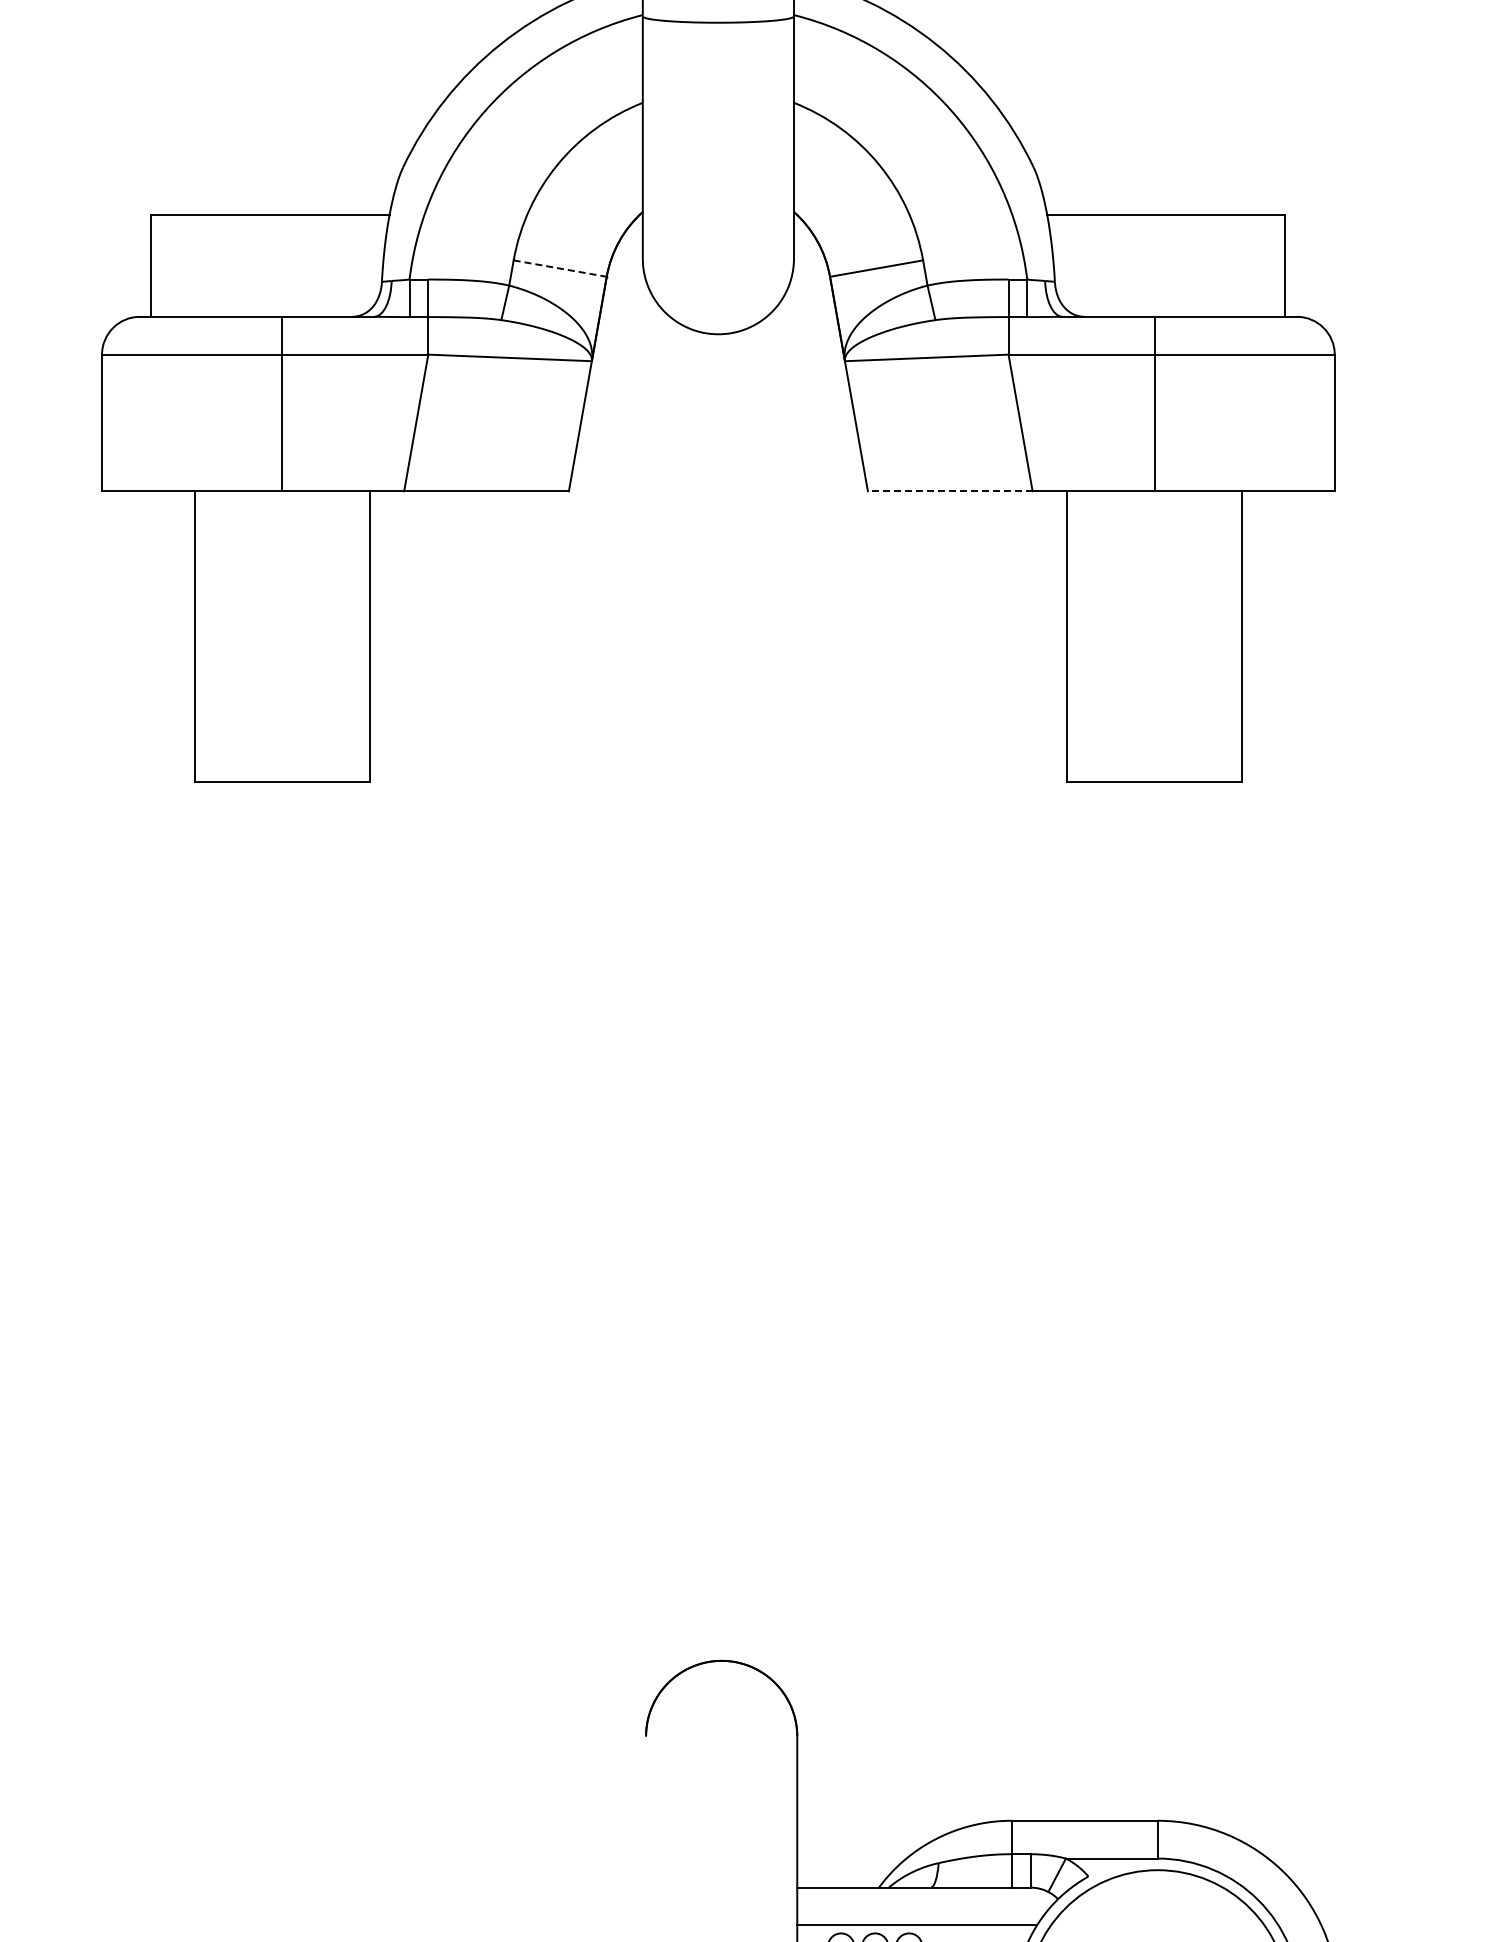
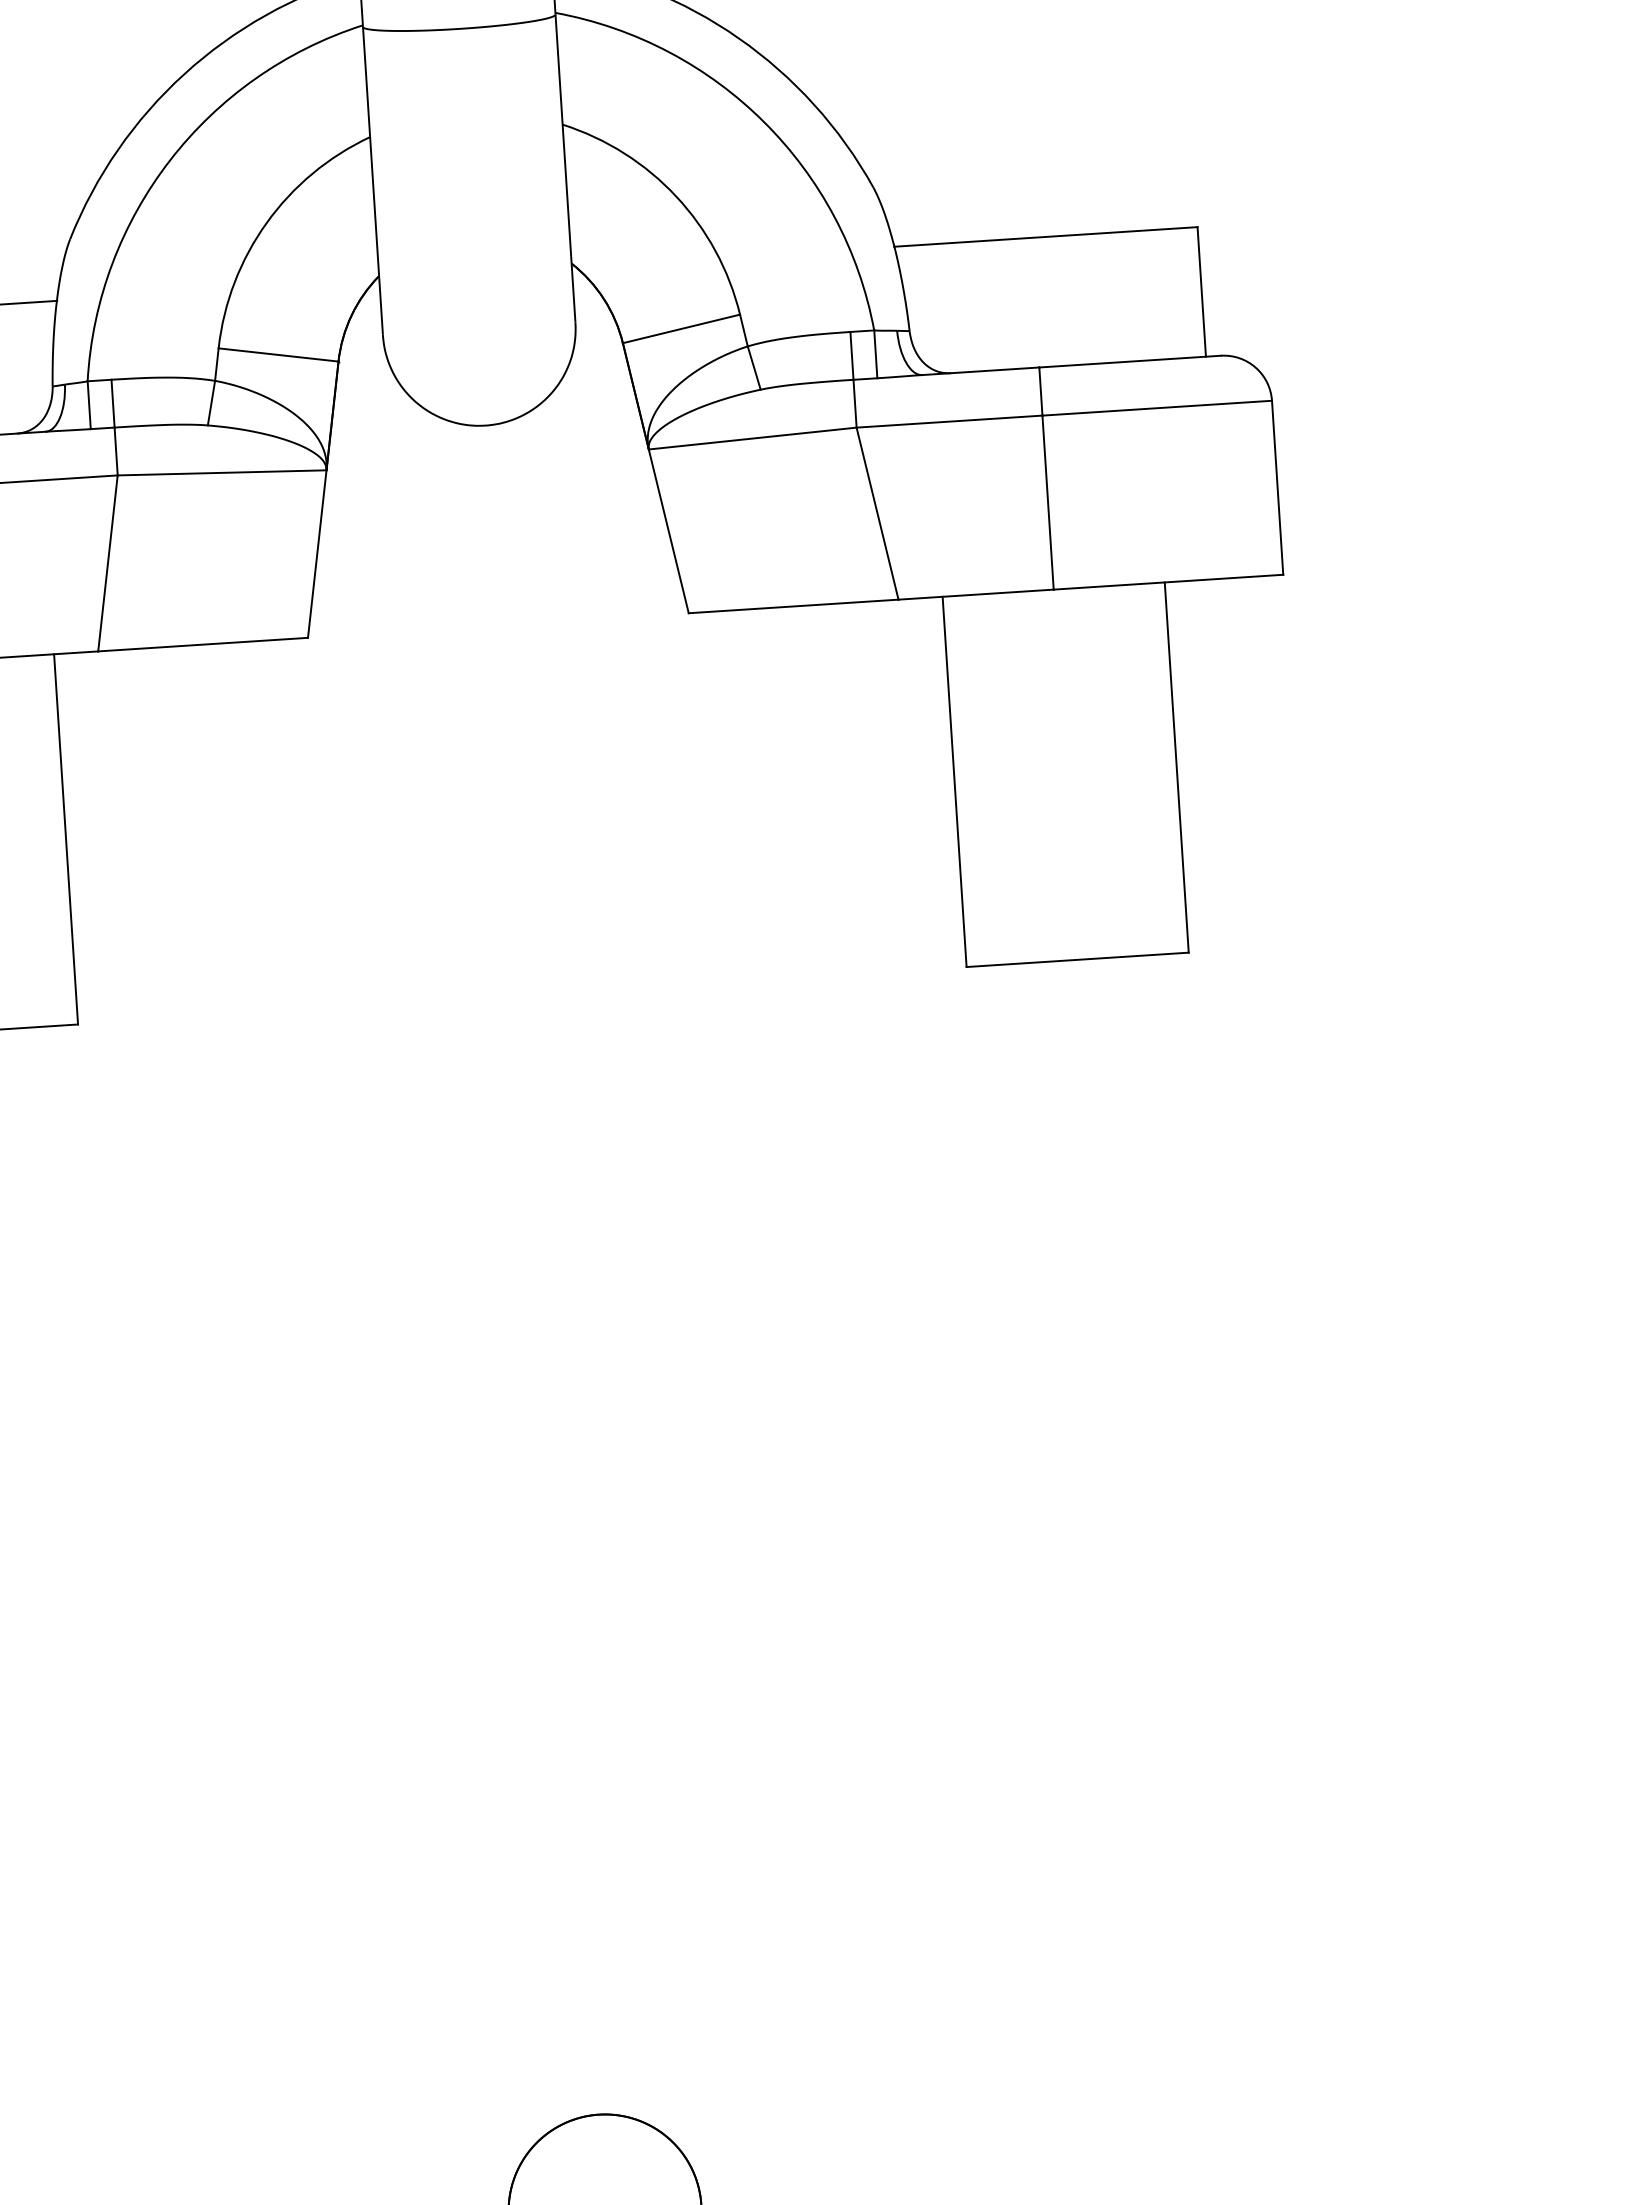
line: (560, 268) -> (278, 354), dashed -> solid
line: (949, 491) -> (792, 606), dashed -> solid

